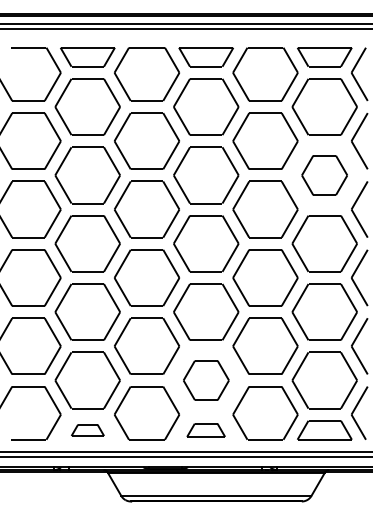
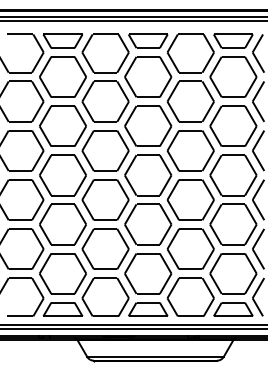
part: (324, 175) -> (233, 126), size x1.43
part: (206, 380) -> (148, 273), size x1.43
part: (87, 430) -> (62, 309), size x1.67
part: (205, 430) -> (147, 309), size x1.43

